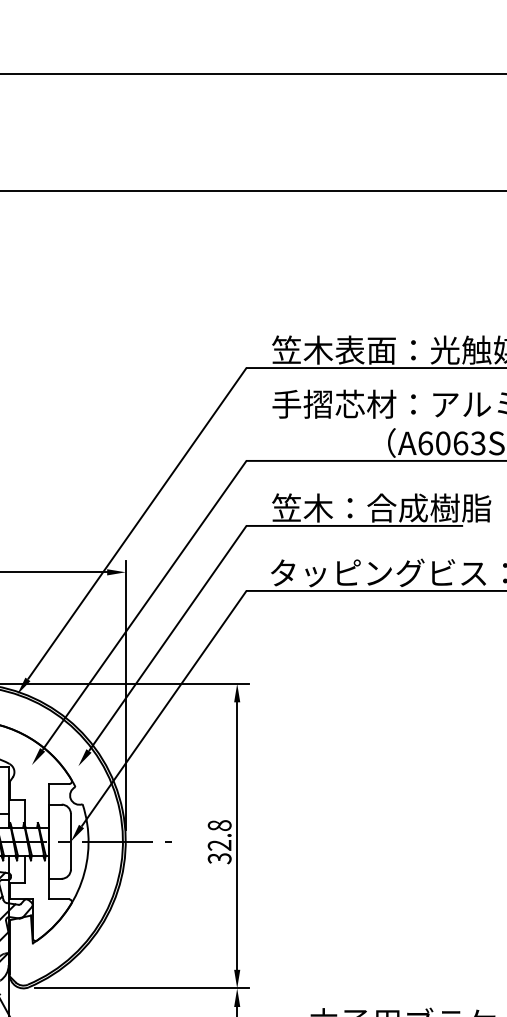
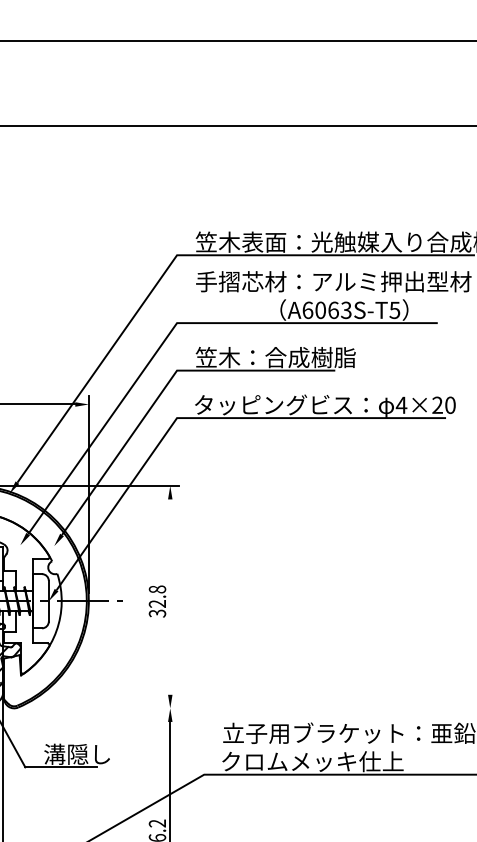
line: (237, 835) -> (170, 596), removed
line: (141, 988) -> (100, 708), removed

